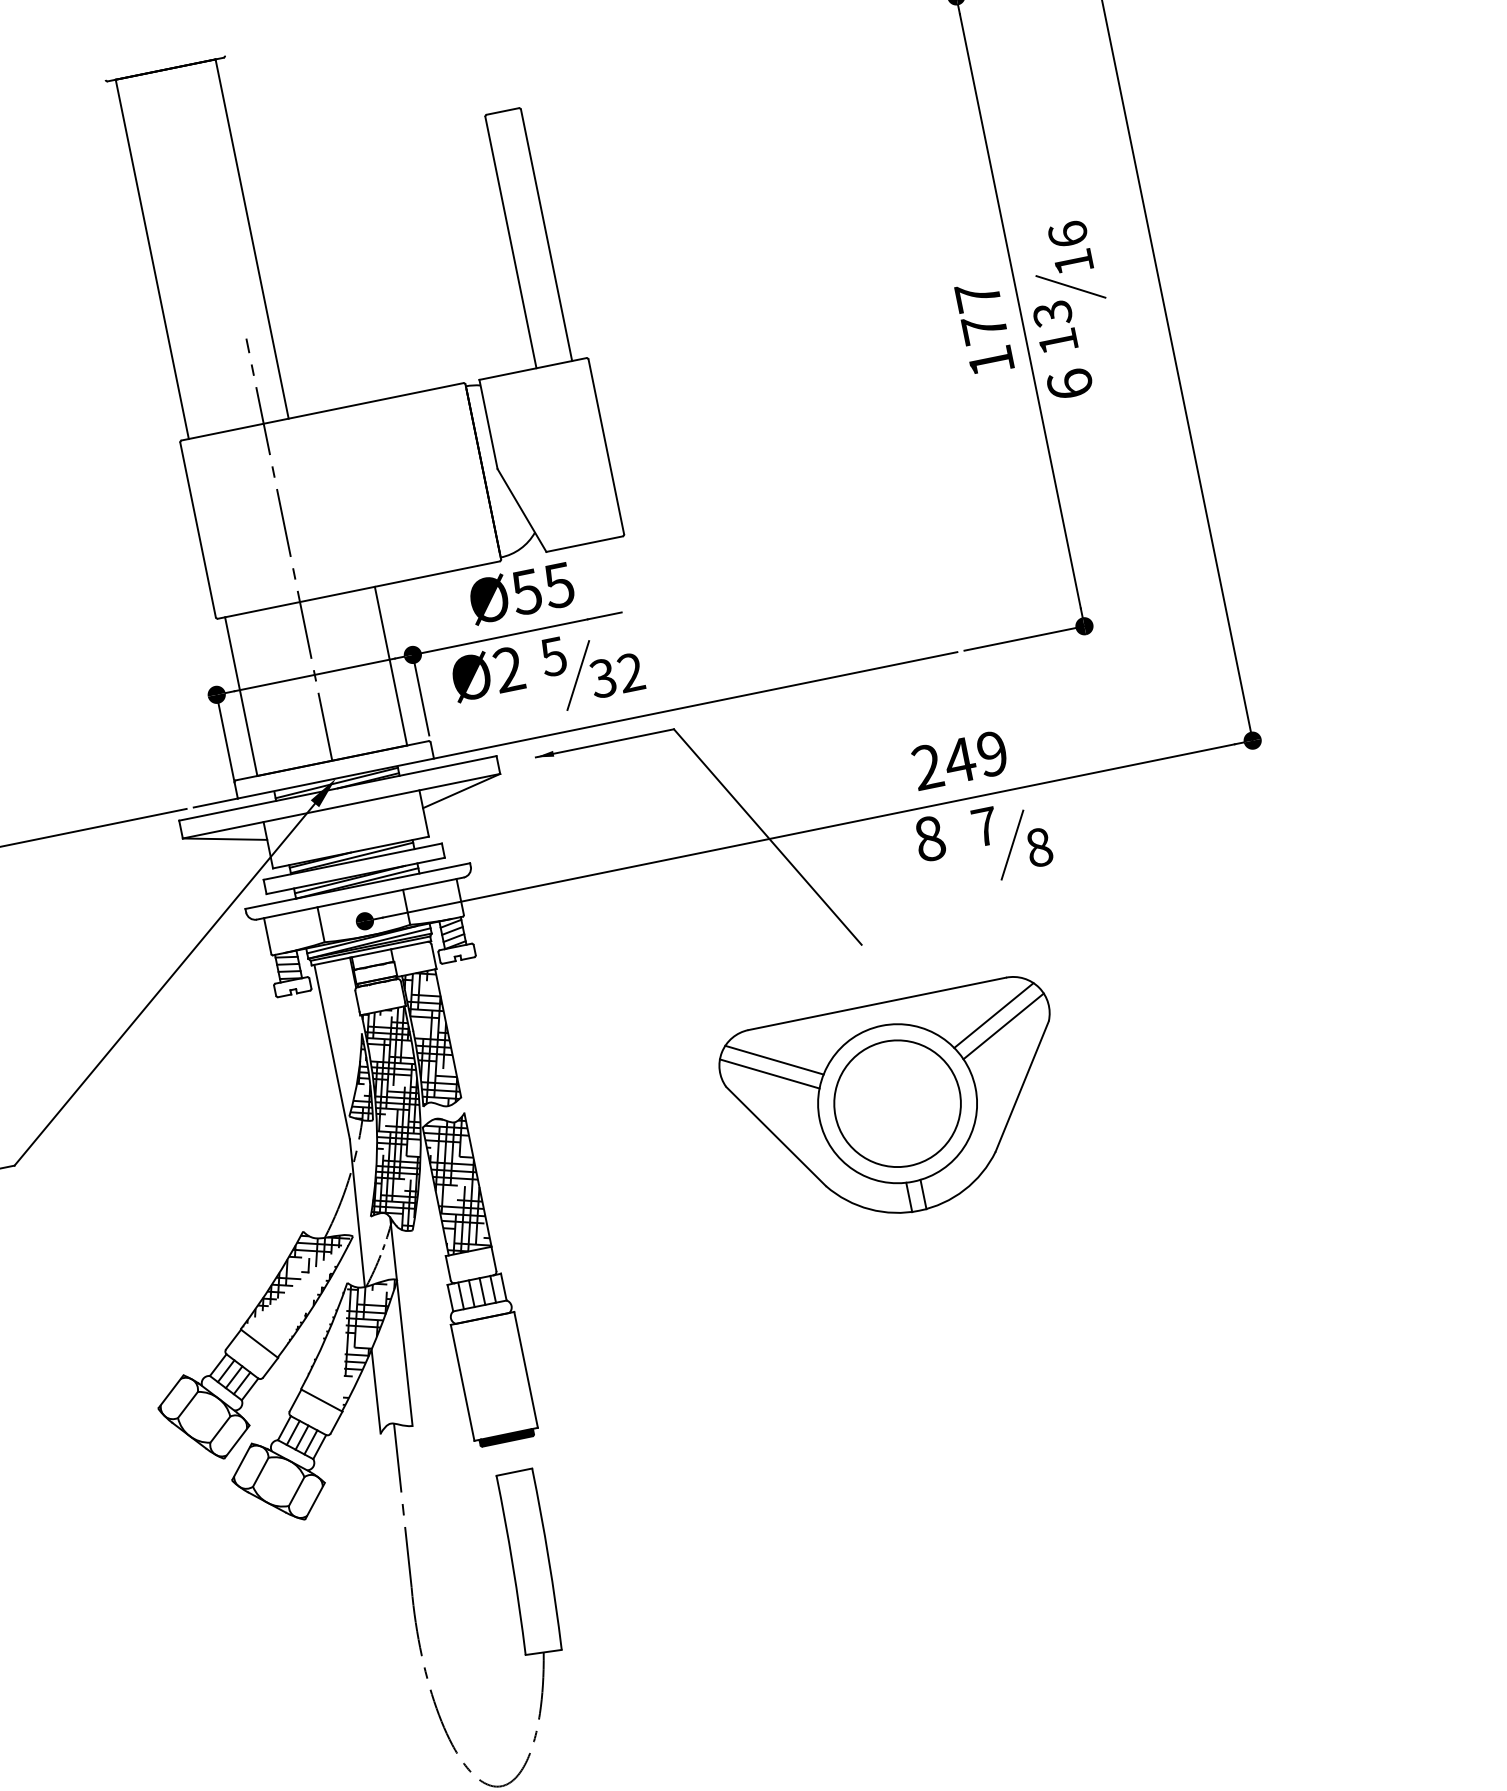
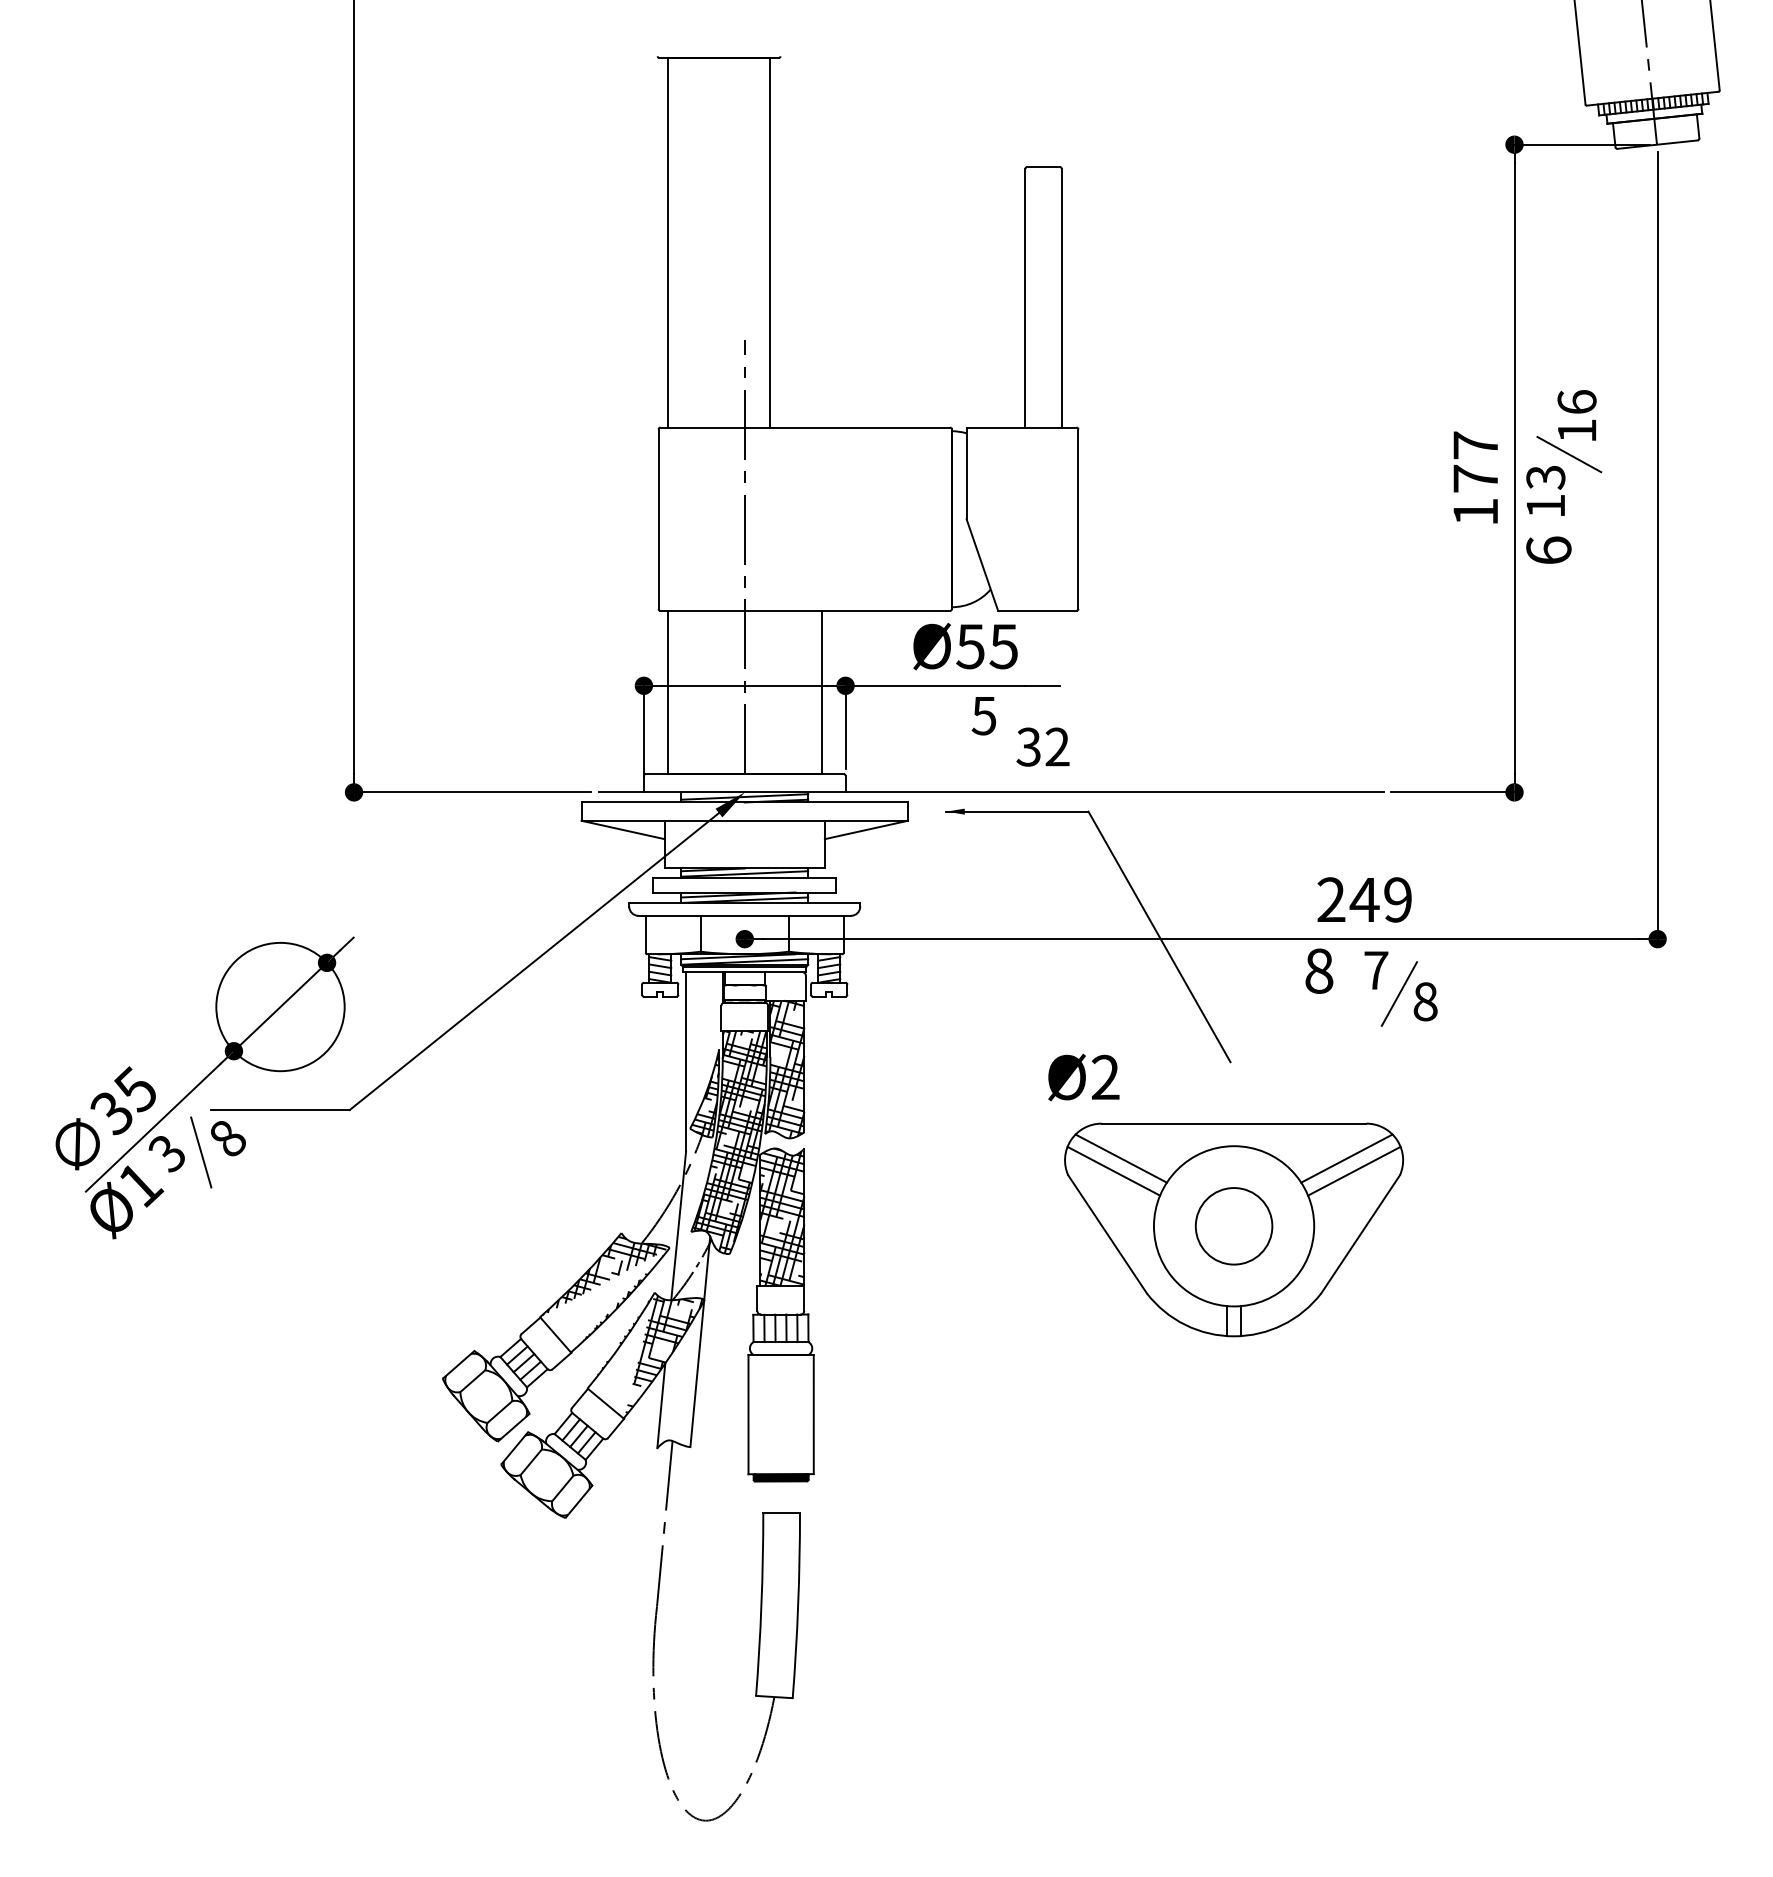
text: (487, 673) -> (1083, 1077), moved
line: (578, 675) -> (1004, 739), removed
circle: (897, 1104) -> (1233, 1226), size x0.6

